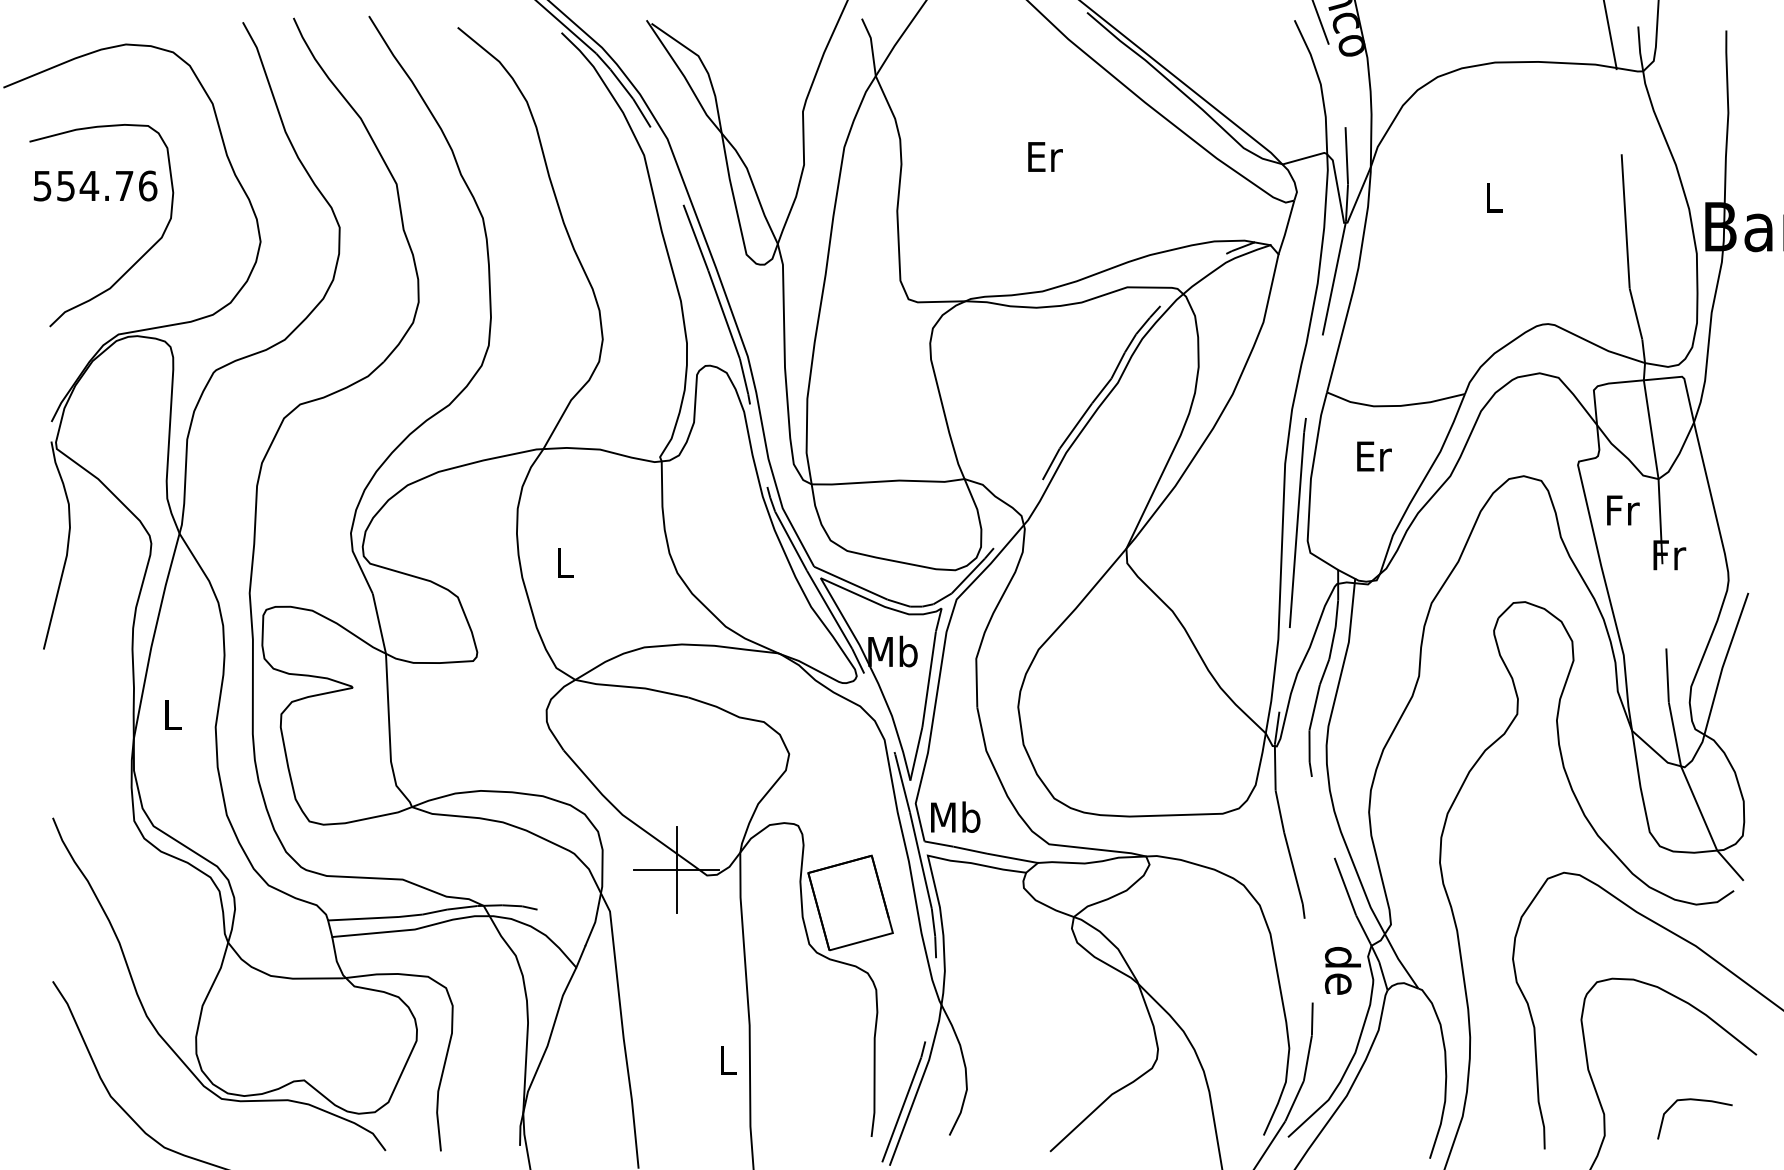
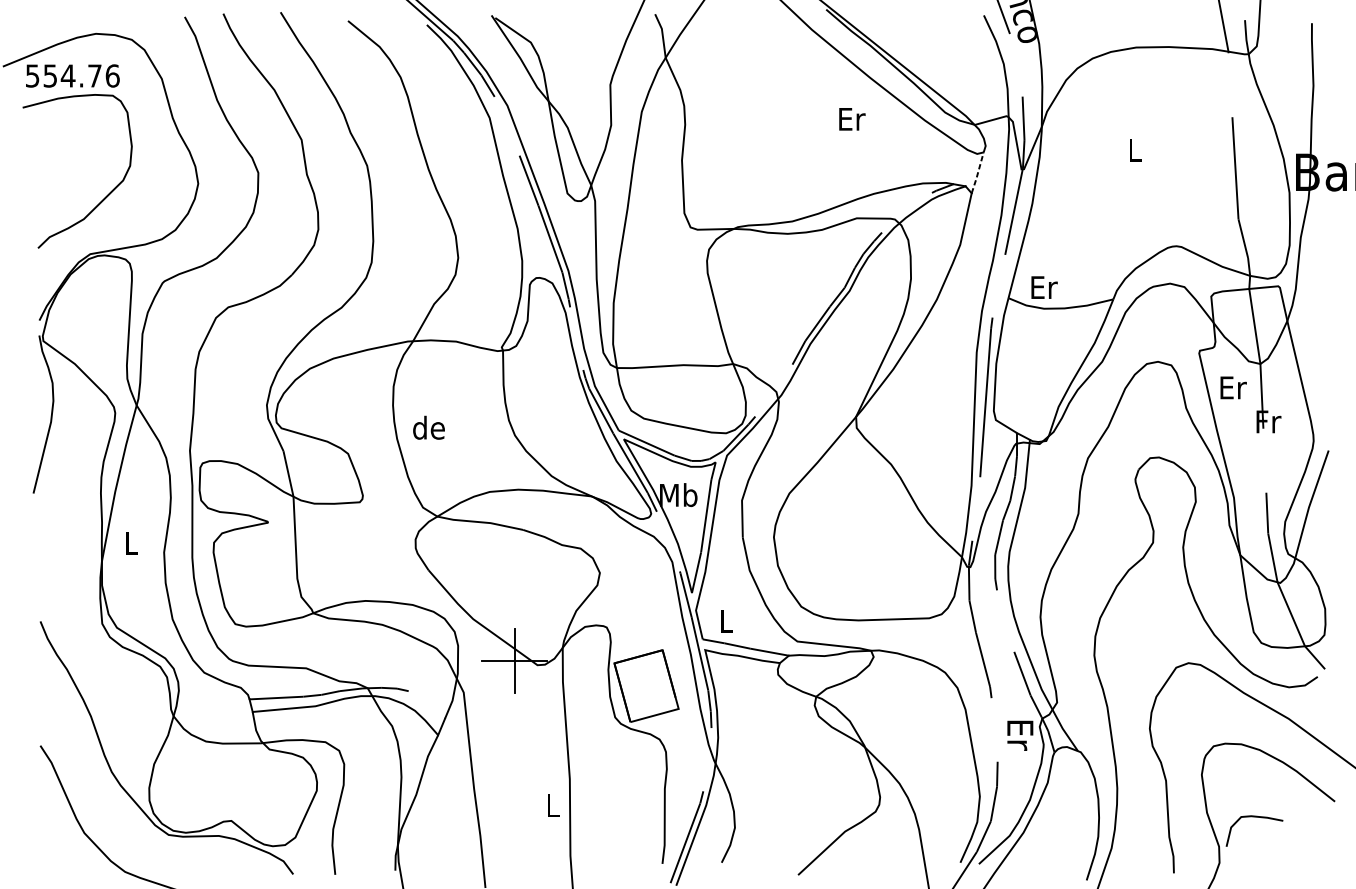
text: (1045, 156) -> (852, 118), moved
text: (95, 185) -> (72, 75), moved
line: (1286, 227) -> (977, 172), solid -> dashed
text: (1374, 456) -> (1044, 287), moved
text: (1623, 510) -> (1233, 387), Fr -> Er
text: (564, 562) -> (429, 427), L -> de
text: (955, 816) -> (726, 620), Mb -> L
text: (1342, 970) -> (1020, 737), de -> Er
curve: (1694, 1100) -> (1254, 817), moved

